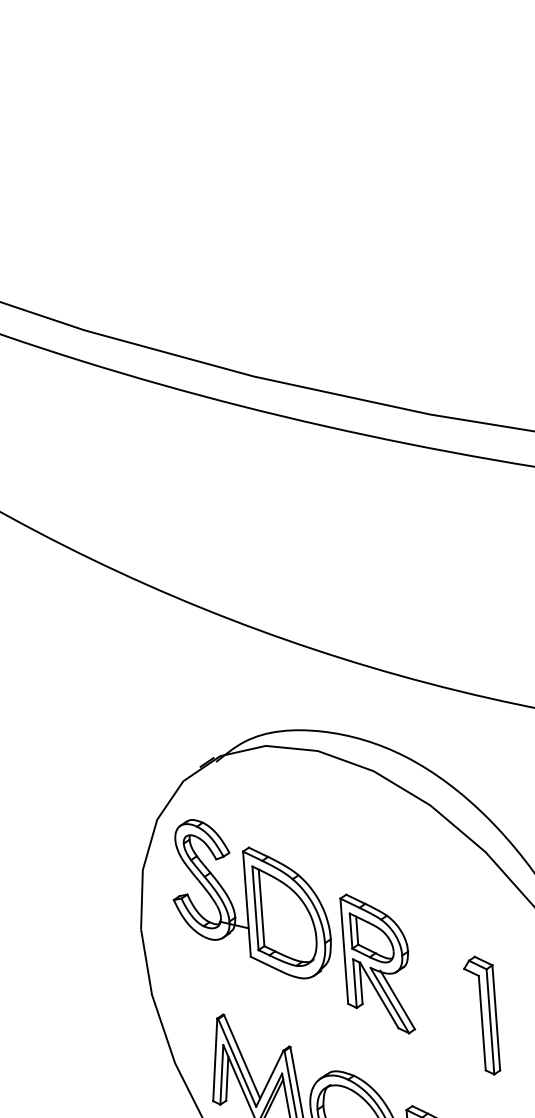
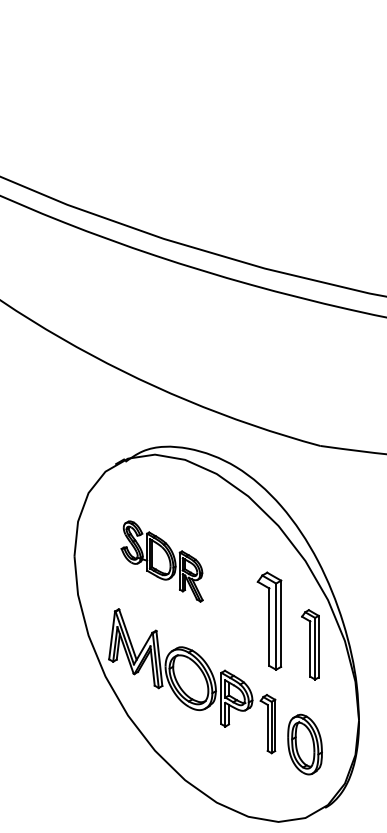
part: (290, 927) -> (161, 561), size x0.6
part: (480, 1014) -> (268, 620), size x1.4

